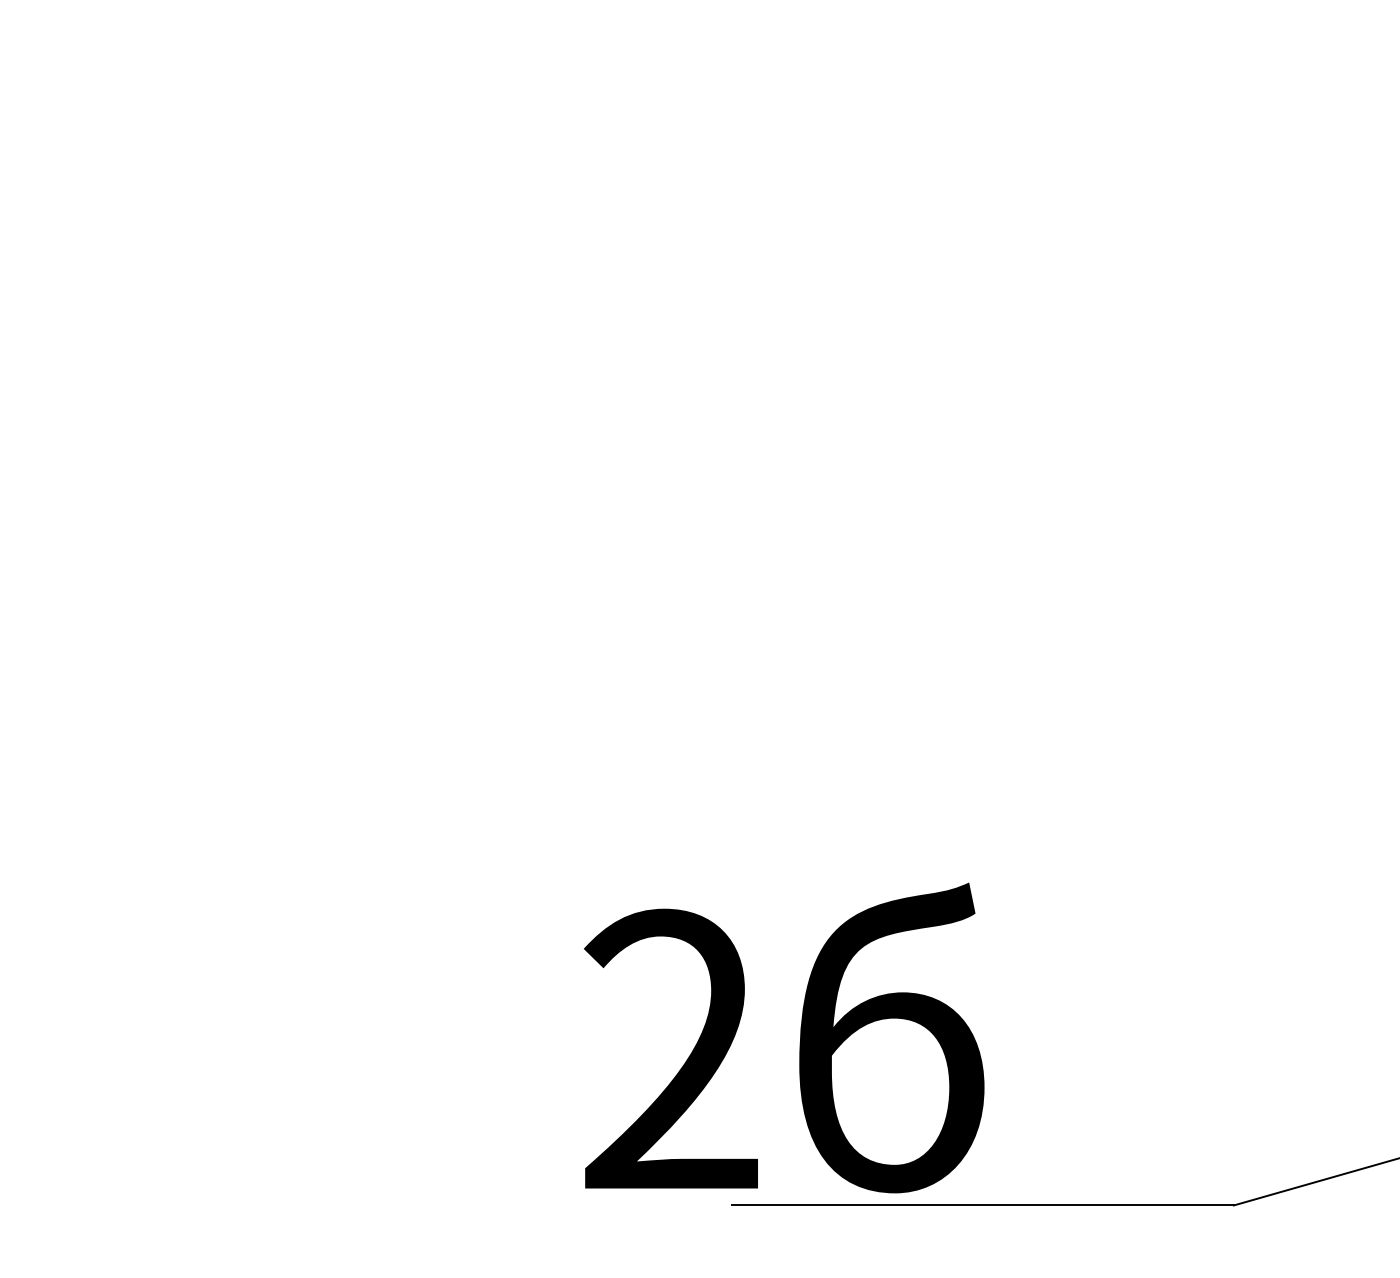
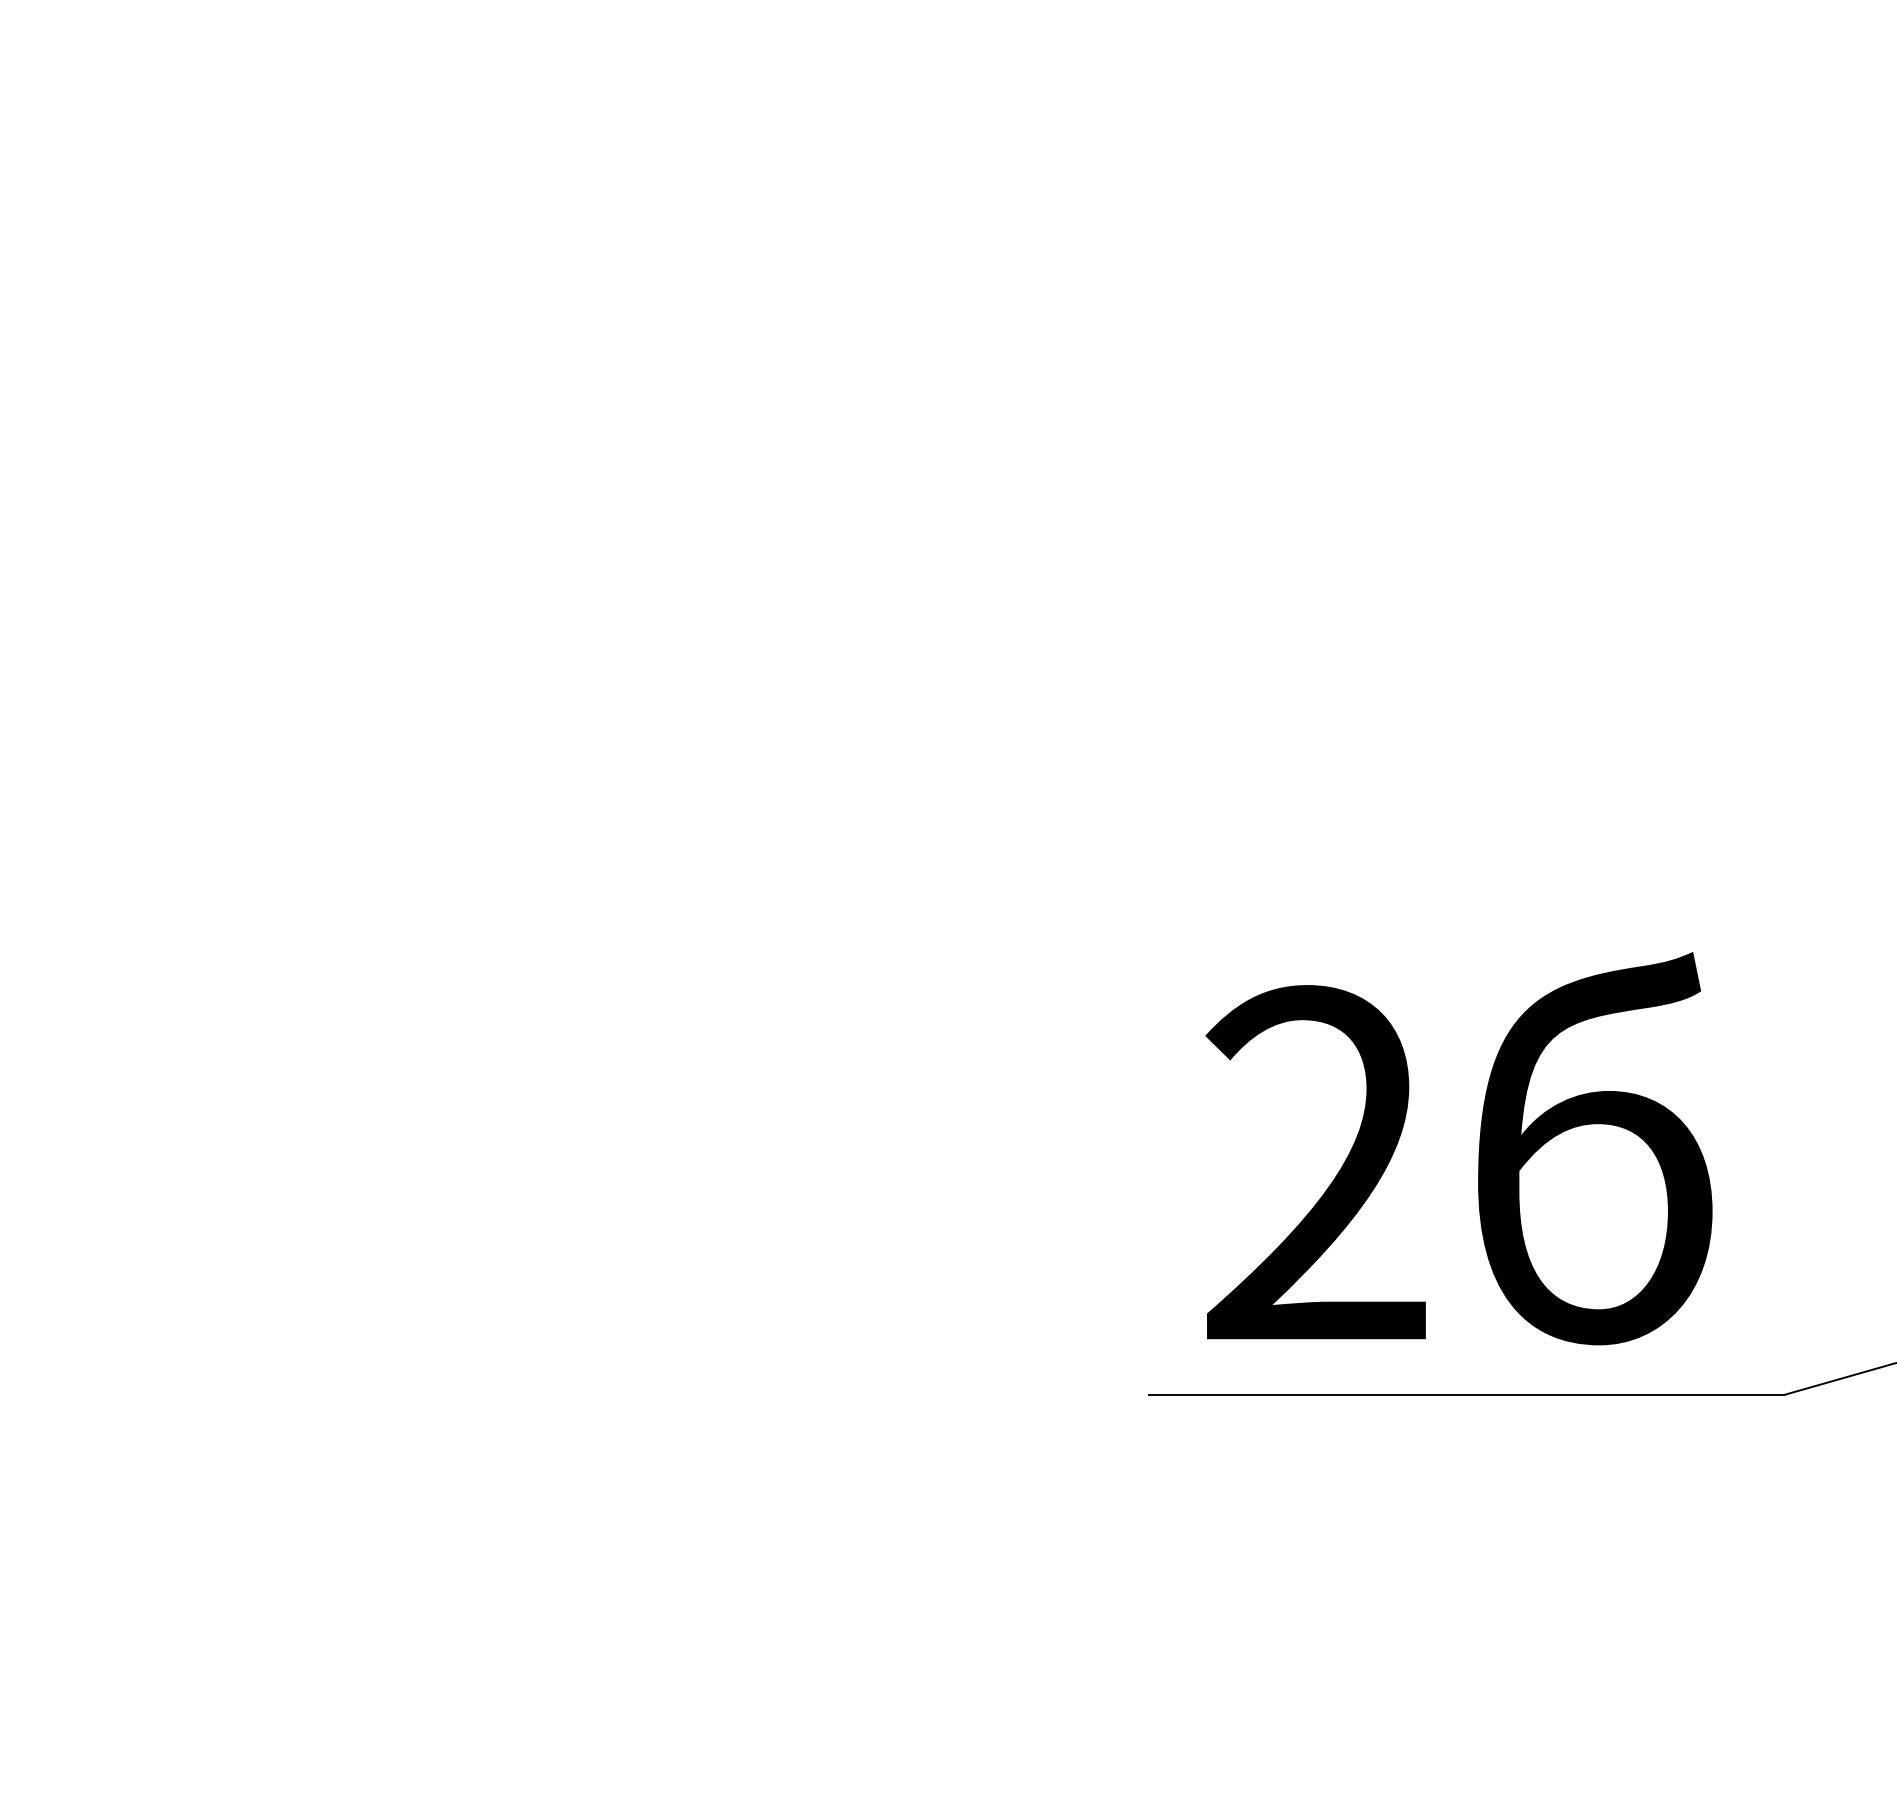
text: (783, 1037) -> (1458, 1148), moved

